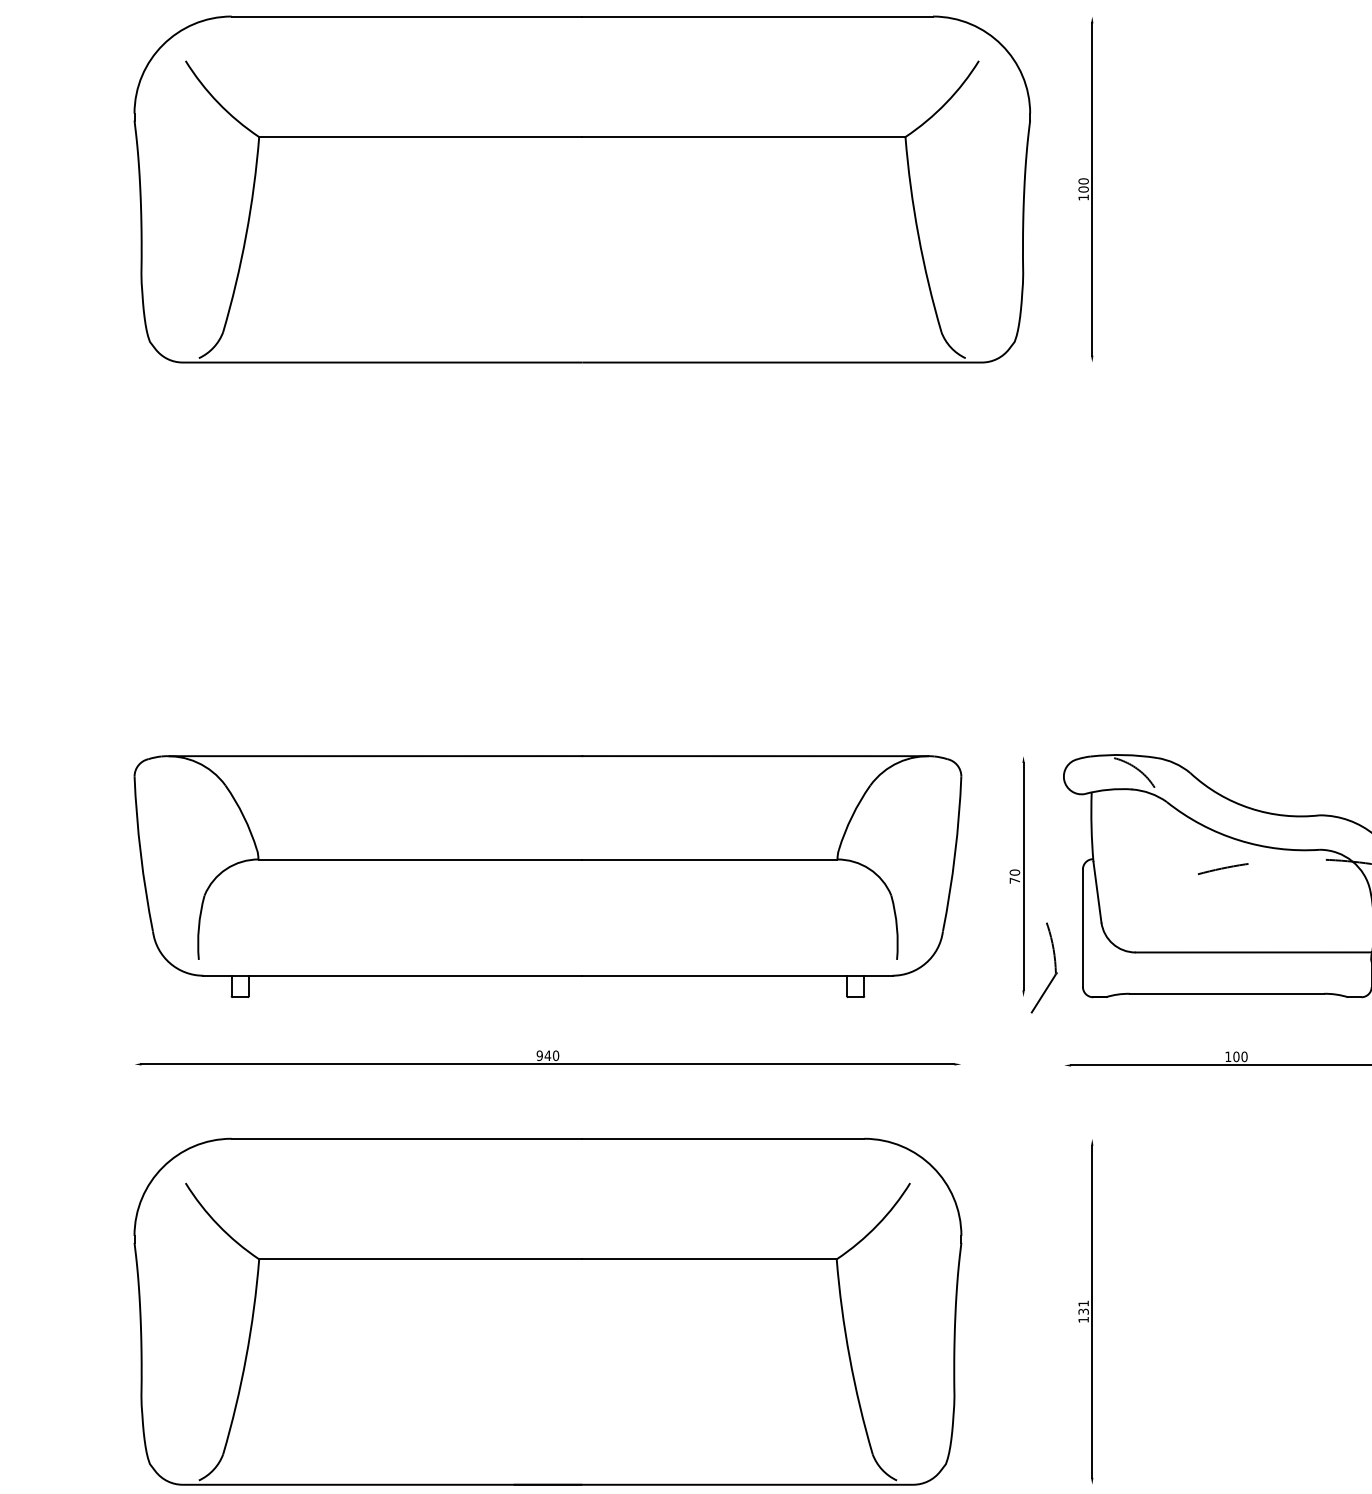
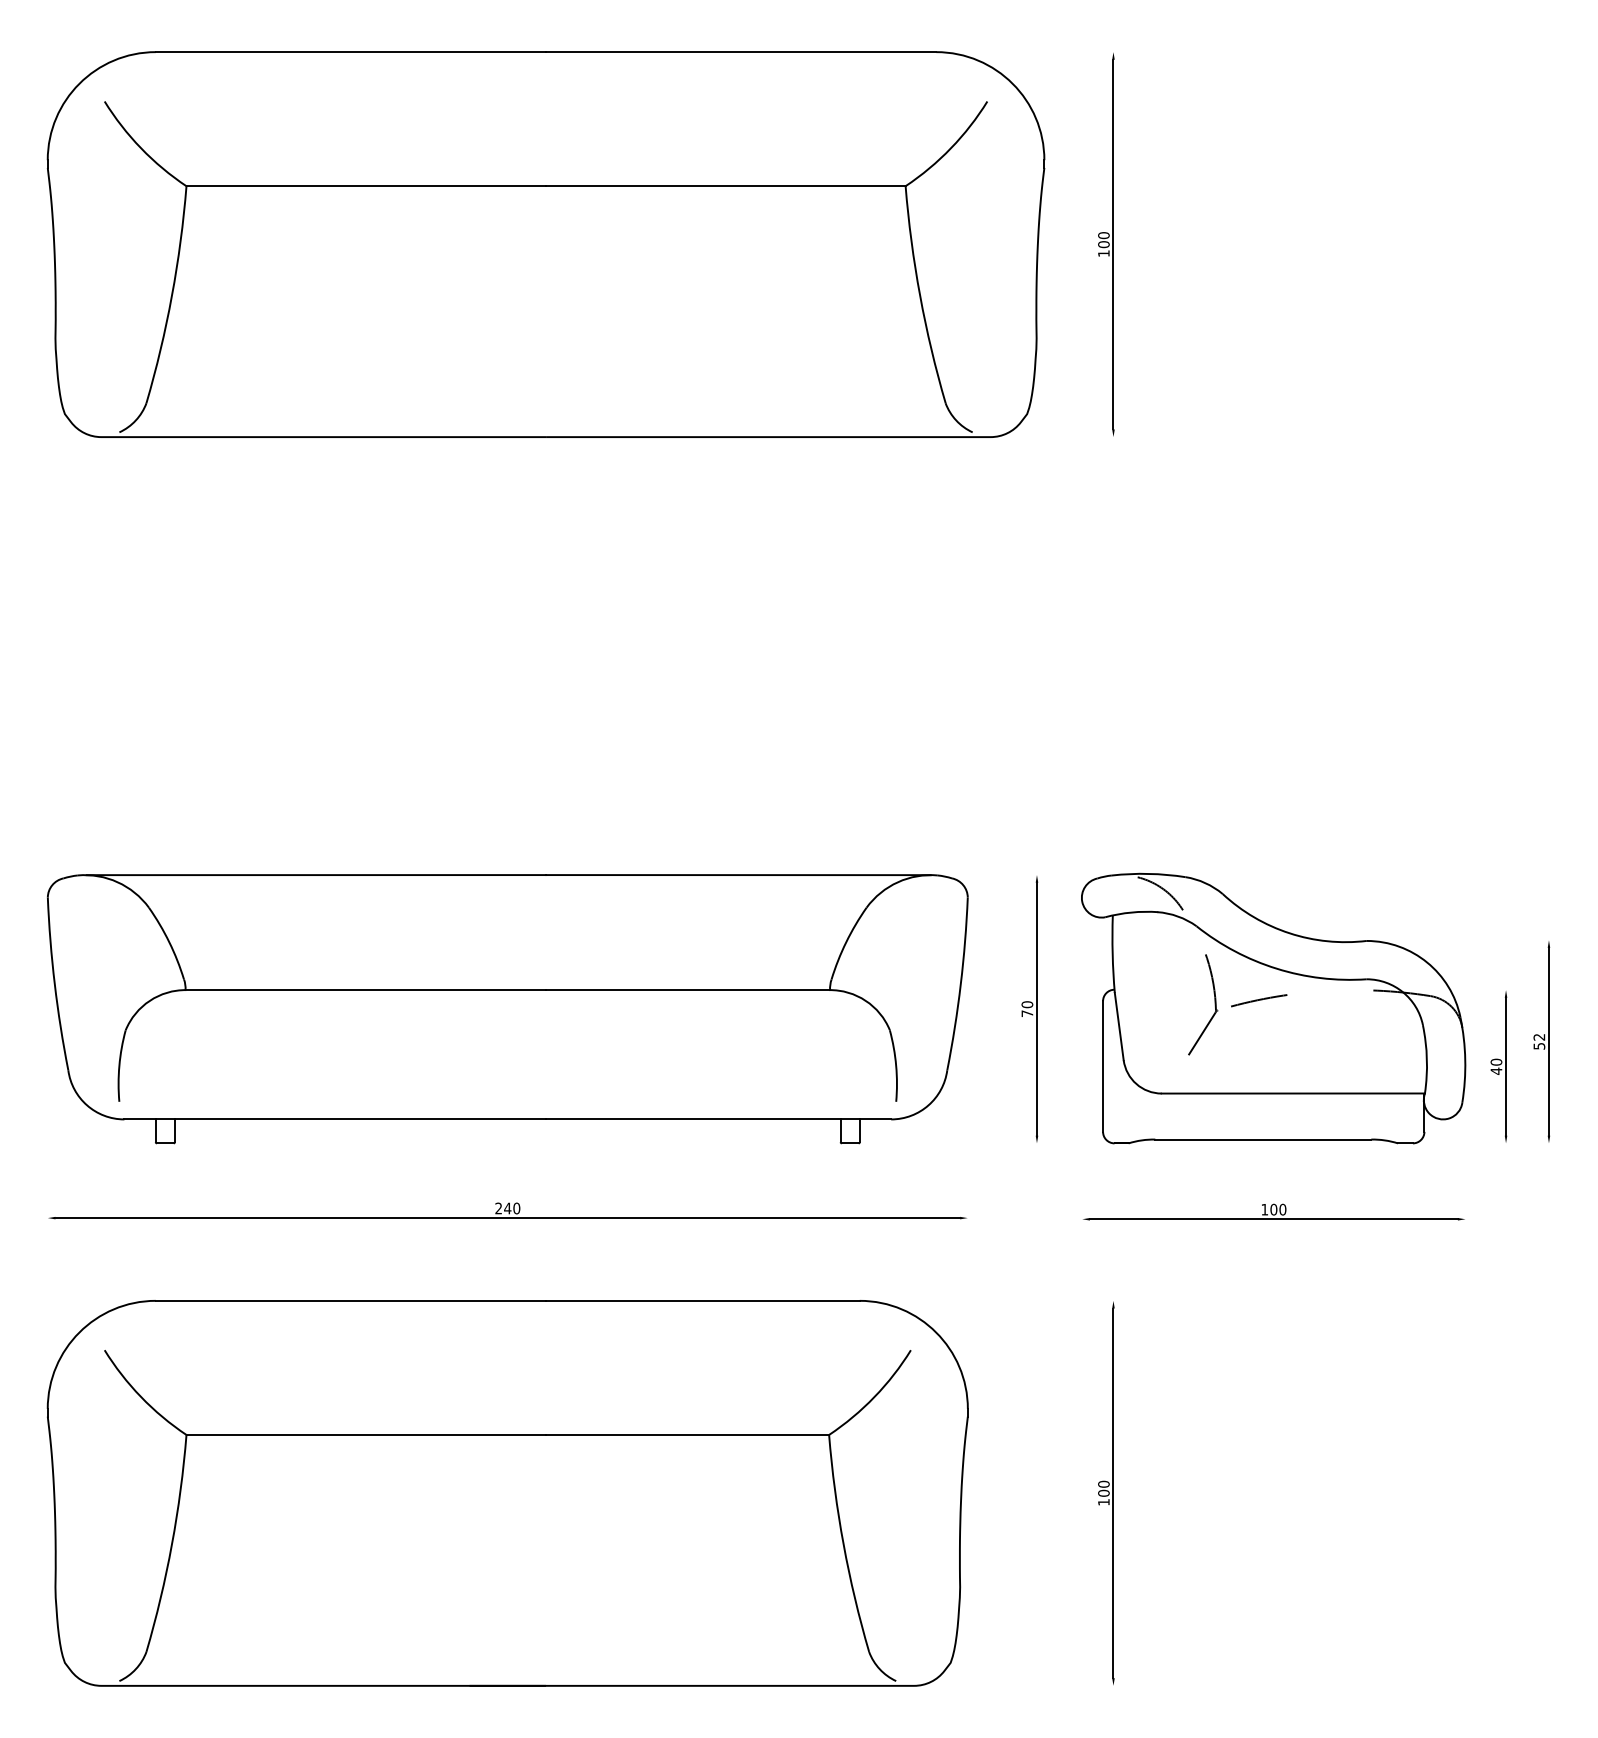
part: (1054, 967) -> (1214, 1004), moved
text: (539, 1055) -> (498, 1208), 940 -> 240
text: (1083, 1307) -> (1103, 1488), 131 -> 100

